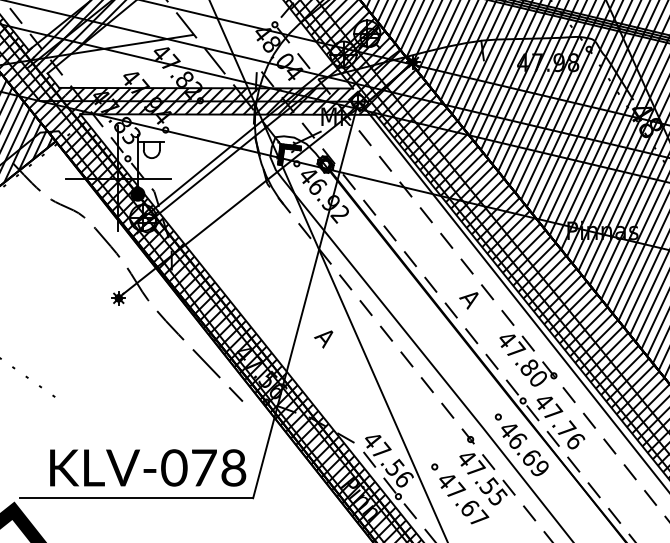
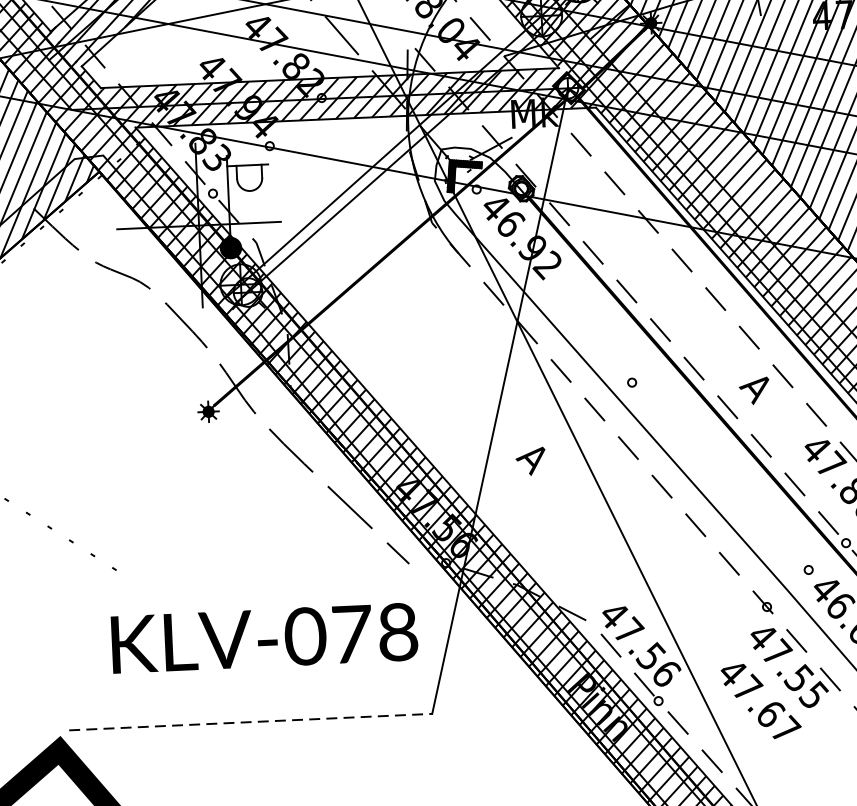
circle: (434, 466) -> (631, 381), moved
text: (148, 467) -> (265, 637), moved
line: (137, 498) -> (251, 722), solid -> dashed

